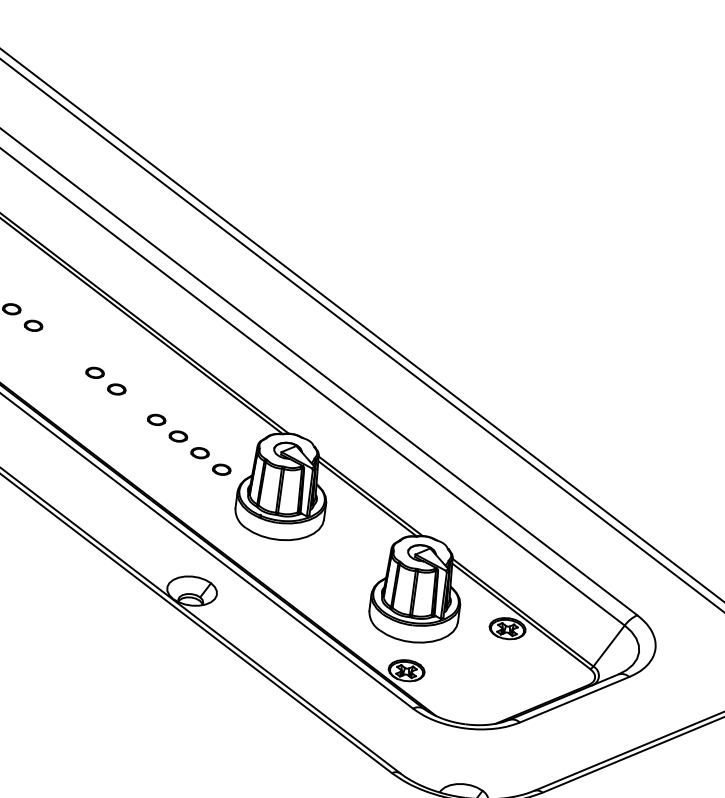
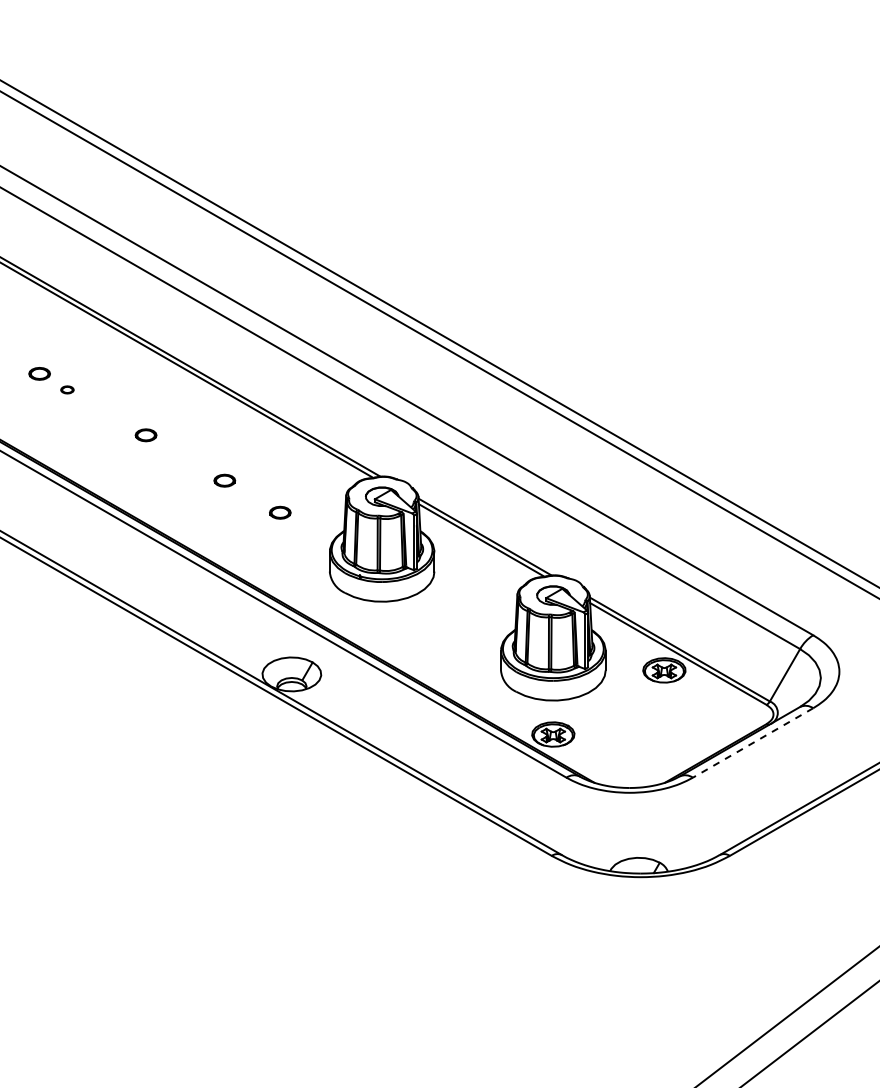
part: (33, 325) -> (67, 389), size x0.6
part: (116, 389) -> (173, 451), removed
part: (178, 436) -> (252, 496), removed
part: (221, 469) -> (307, 528), removed
line: (574, 700) -> (752, 743), solid -> dashed

